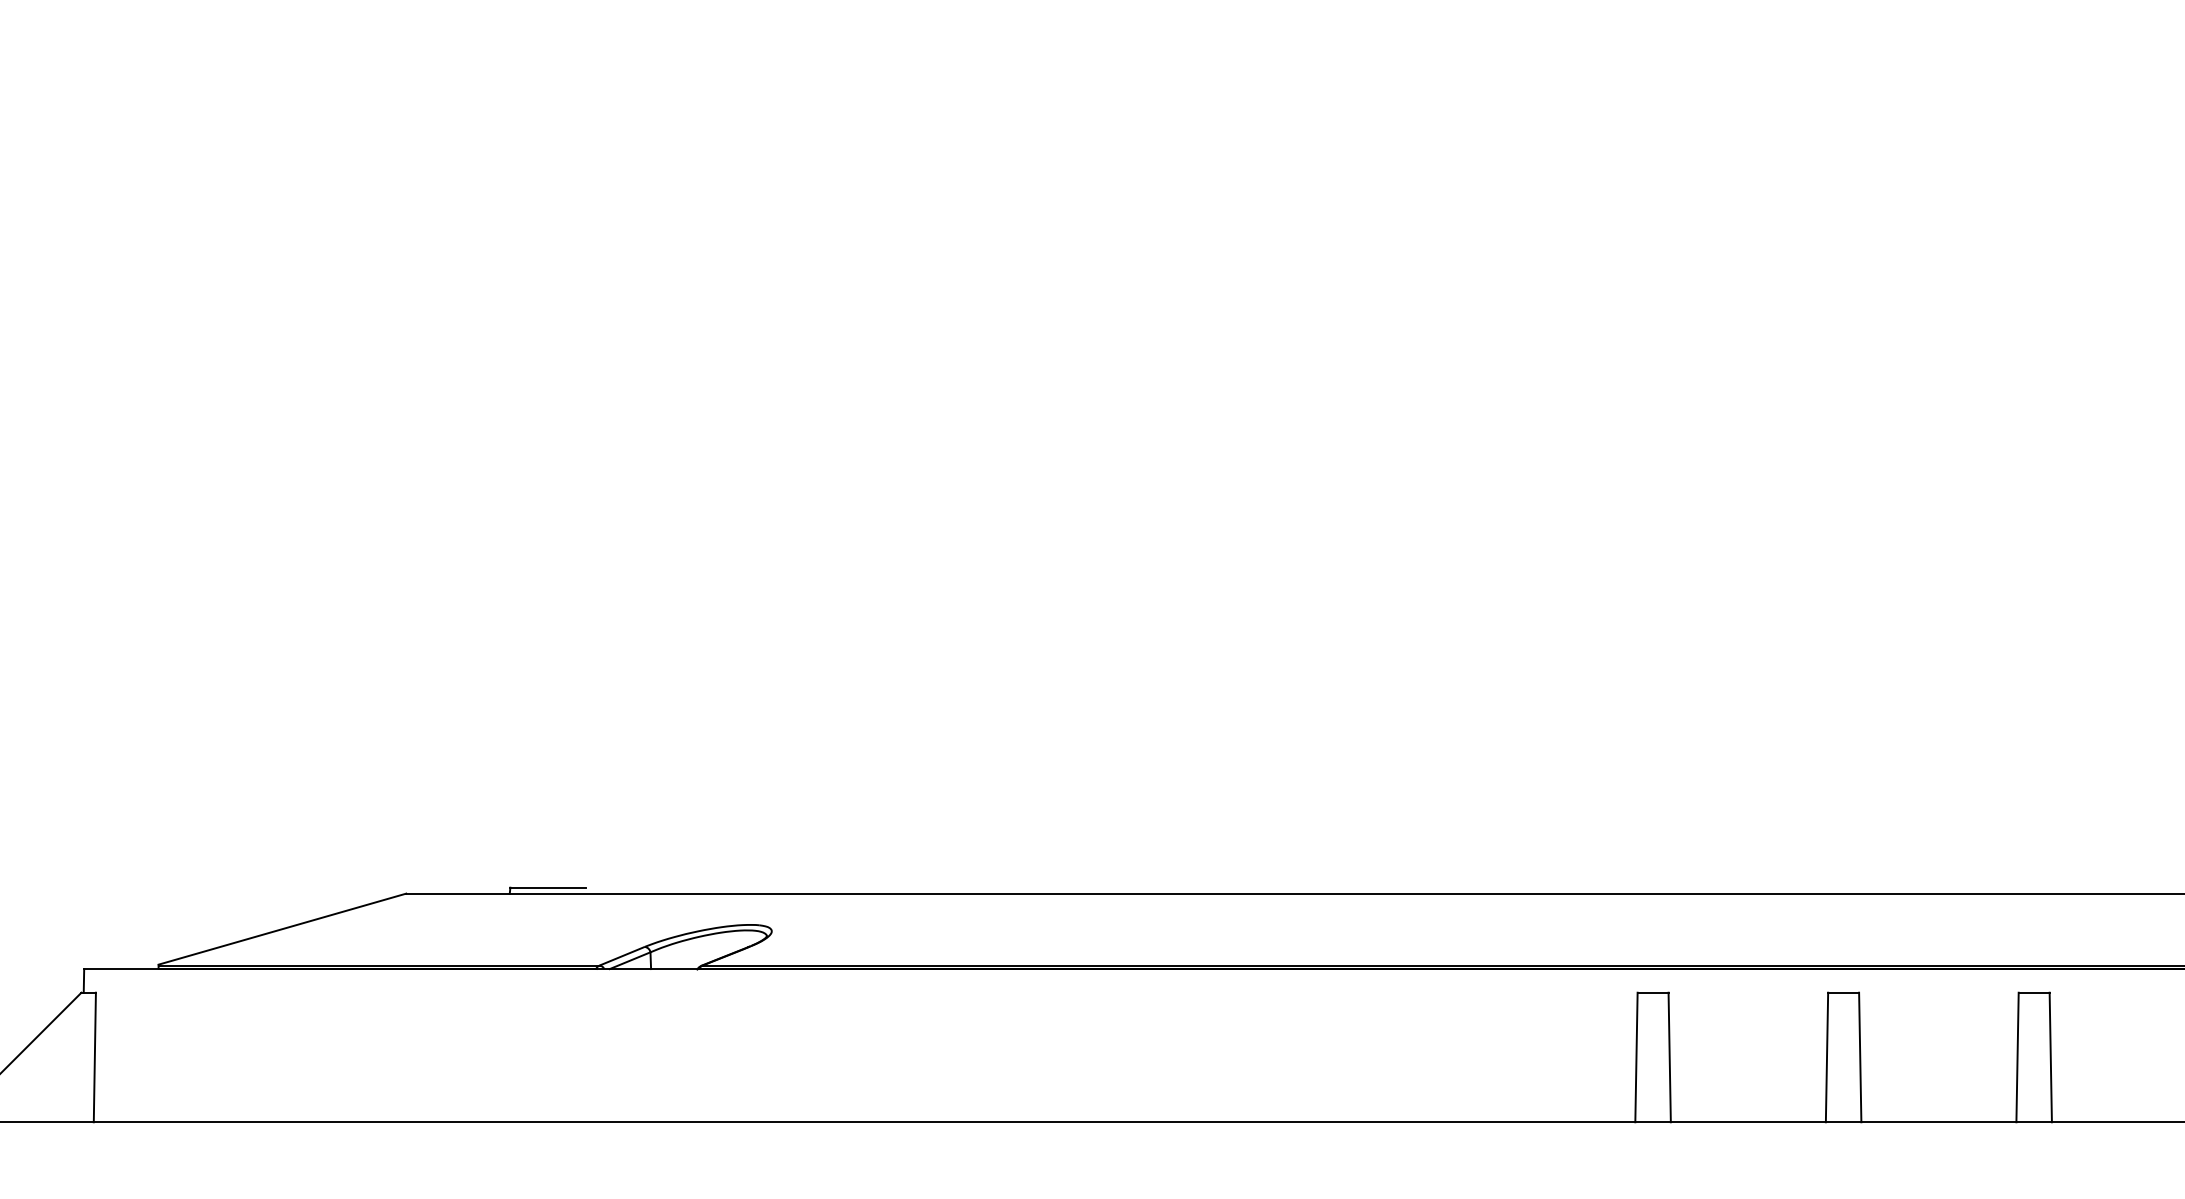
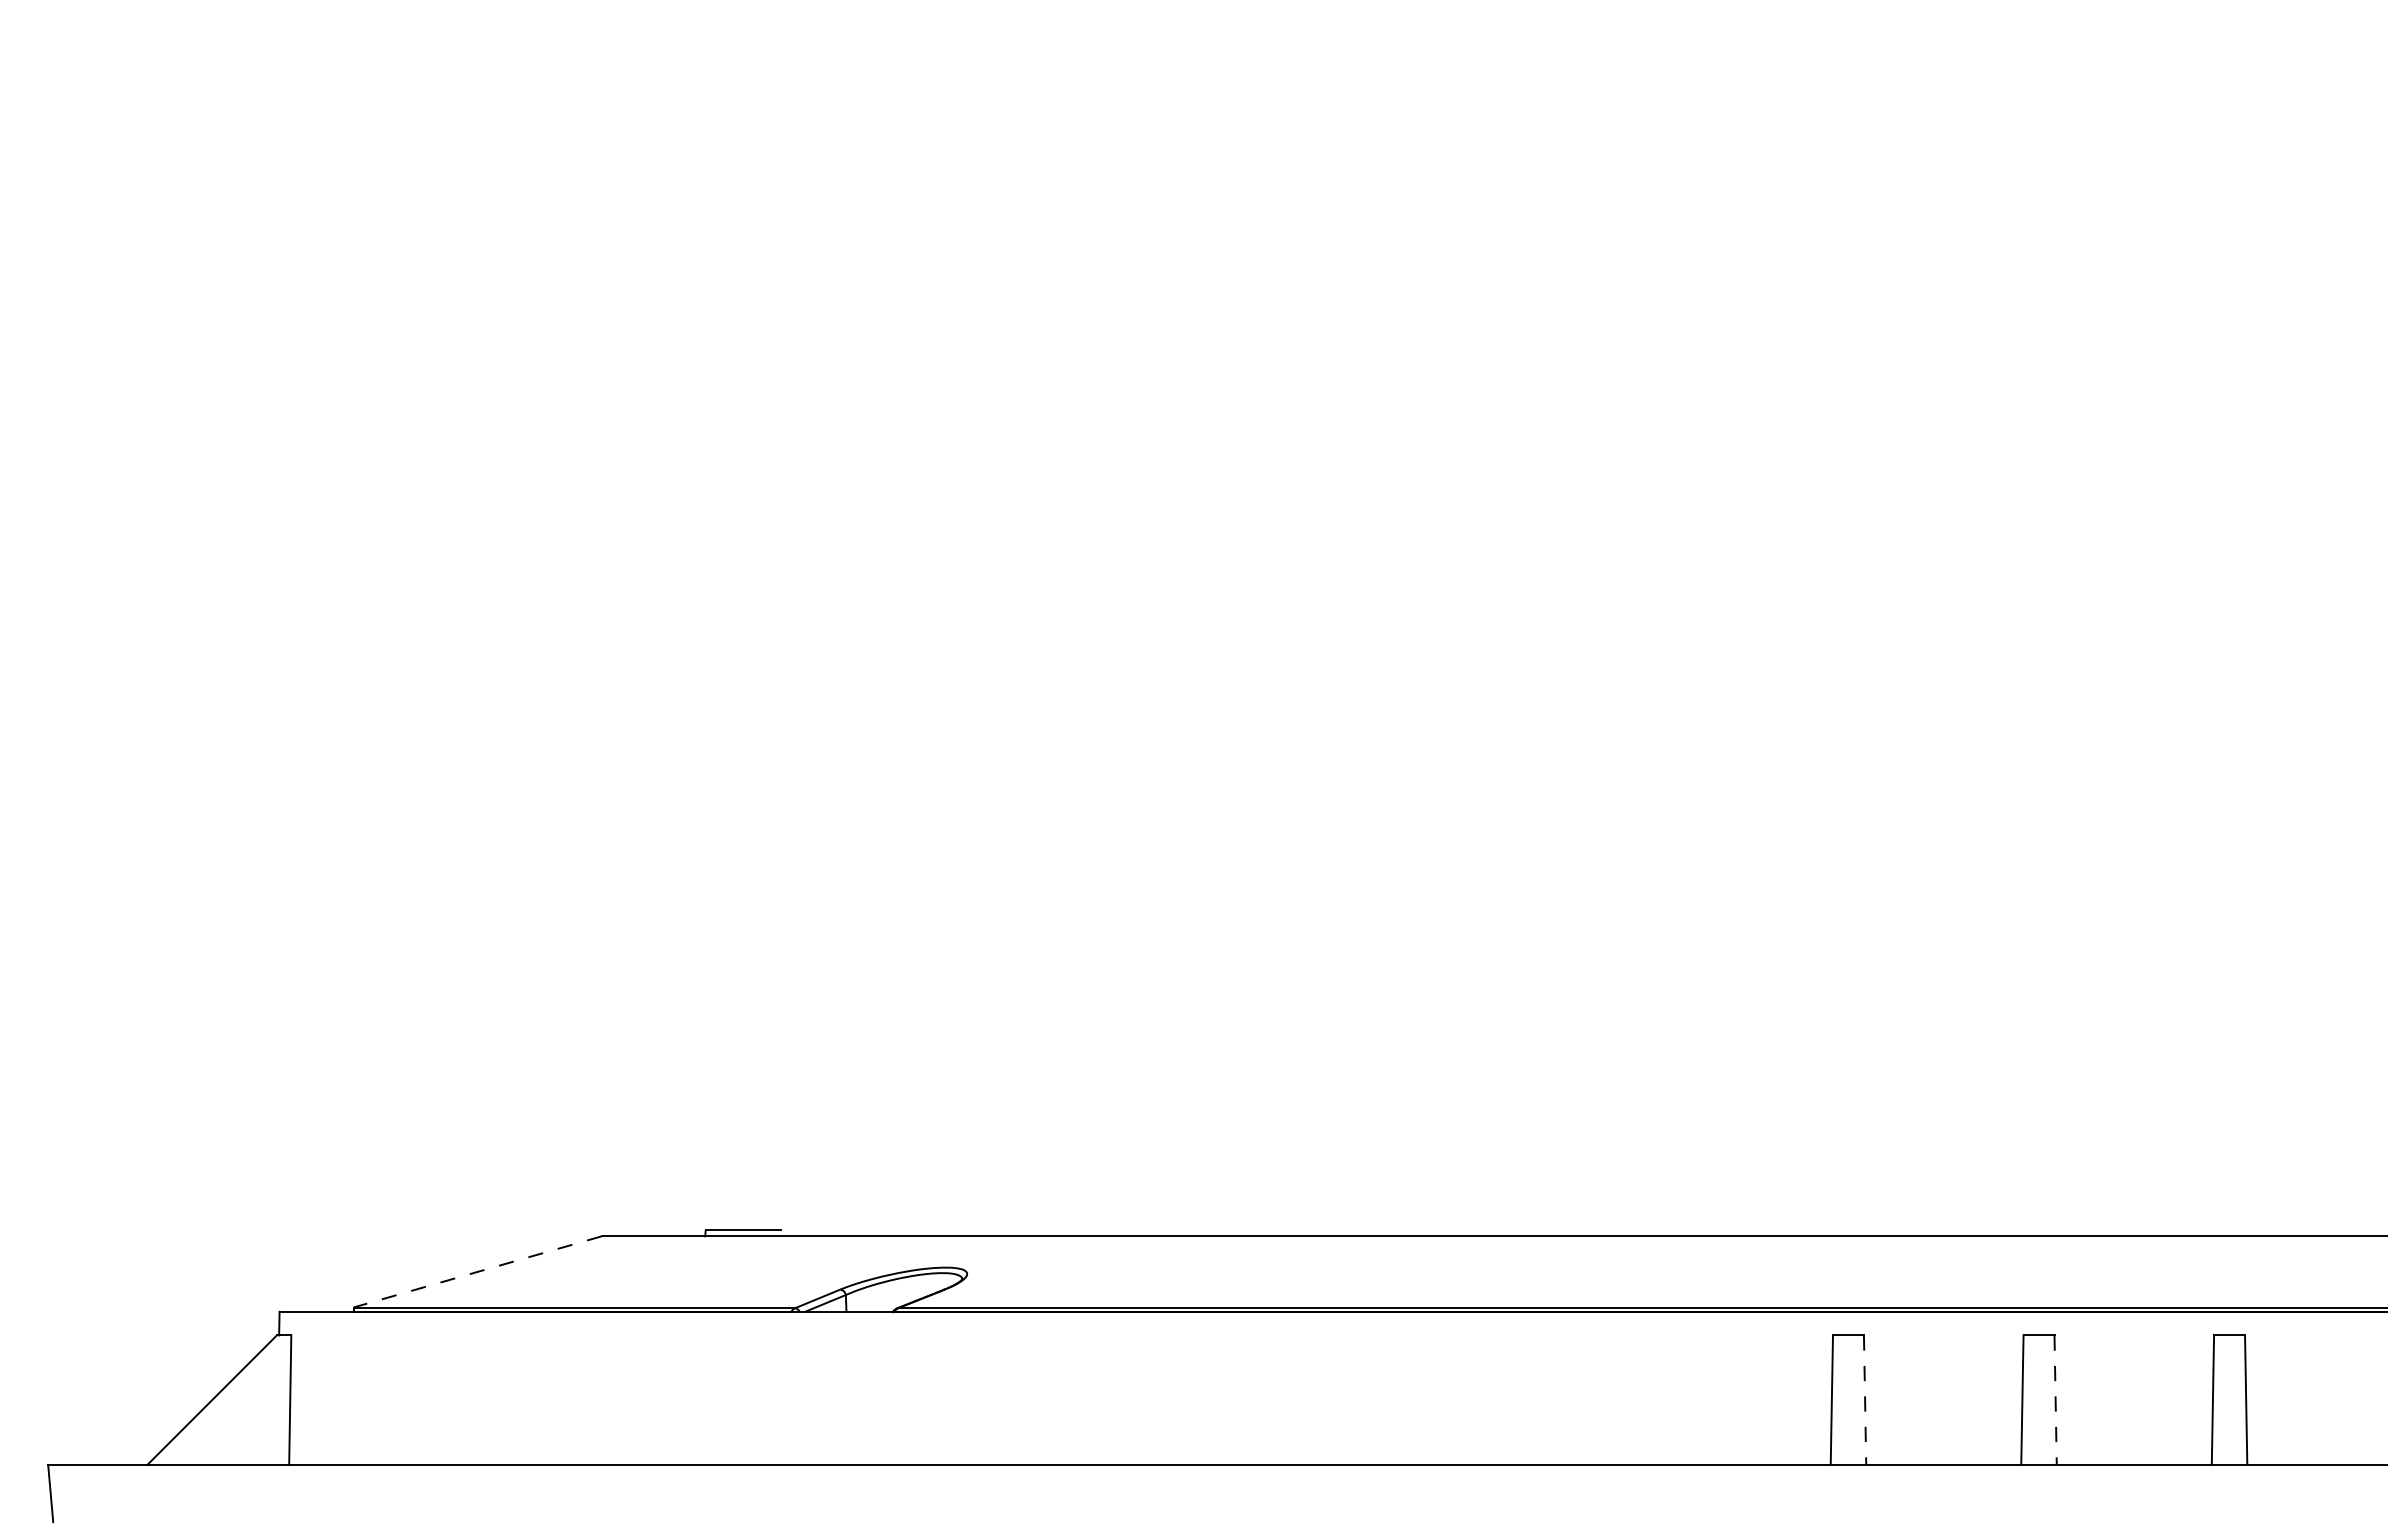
line: (282, 928) -> (477, 1271), solid -> dashed
line: (1670, 1057) -> (1865, 1400), solid -> dashed
line: (1860, 1057) -> (2055, 1400), solid -> dashed

